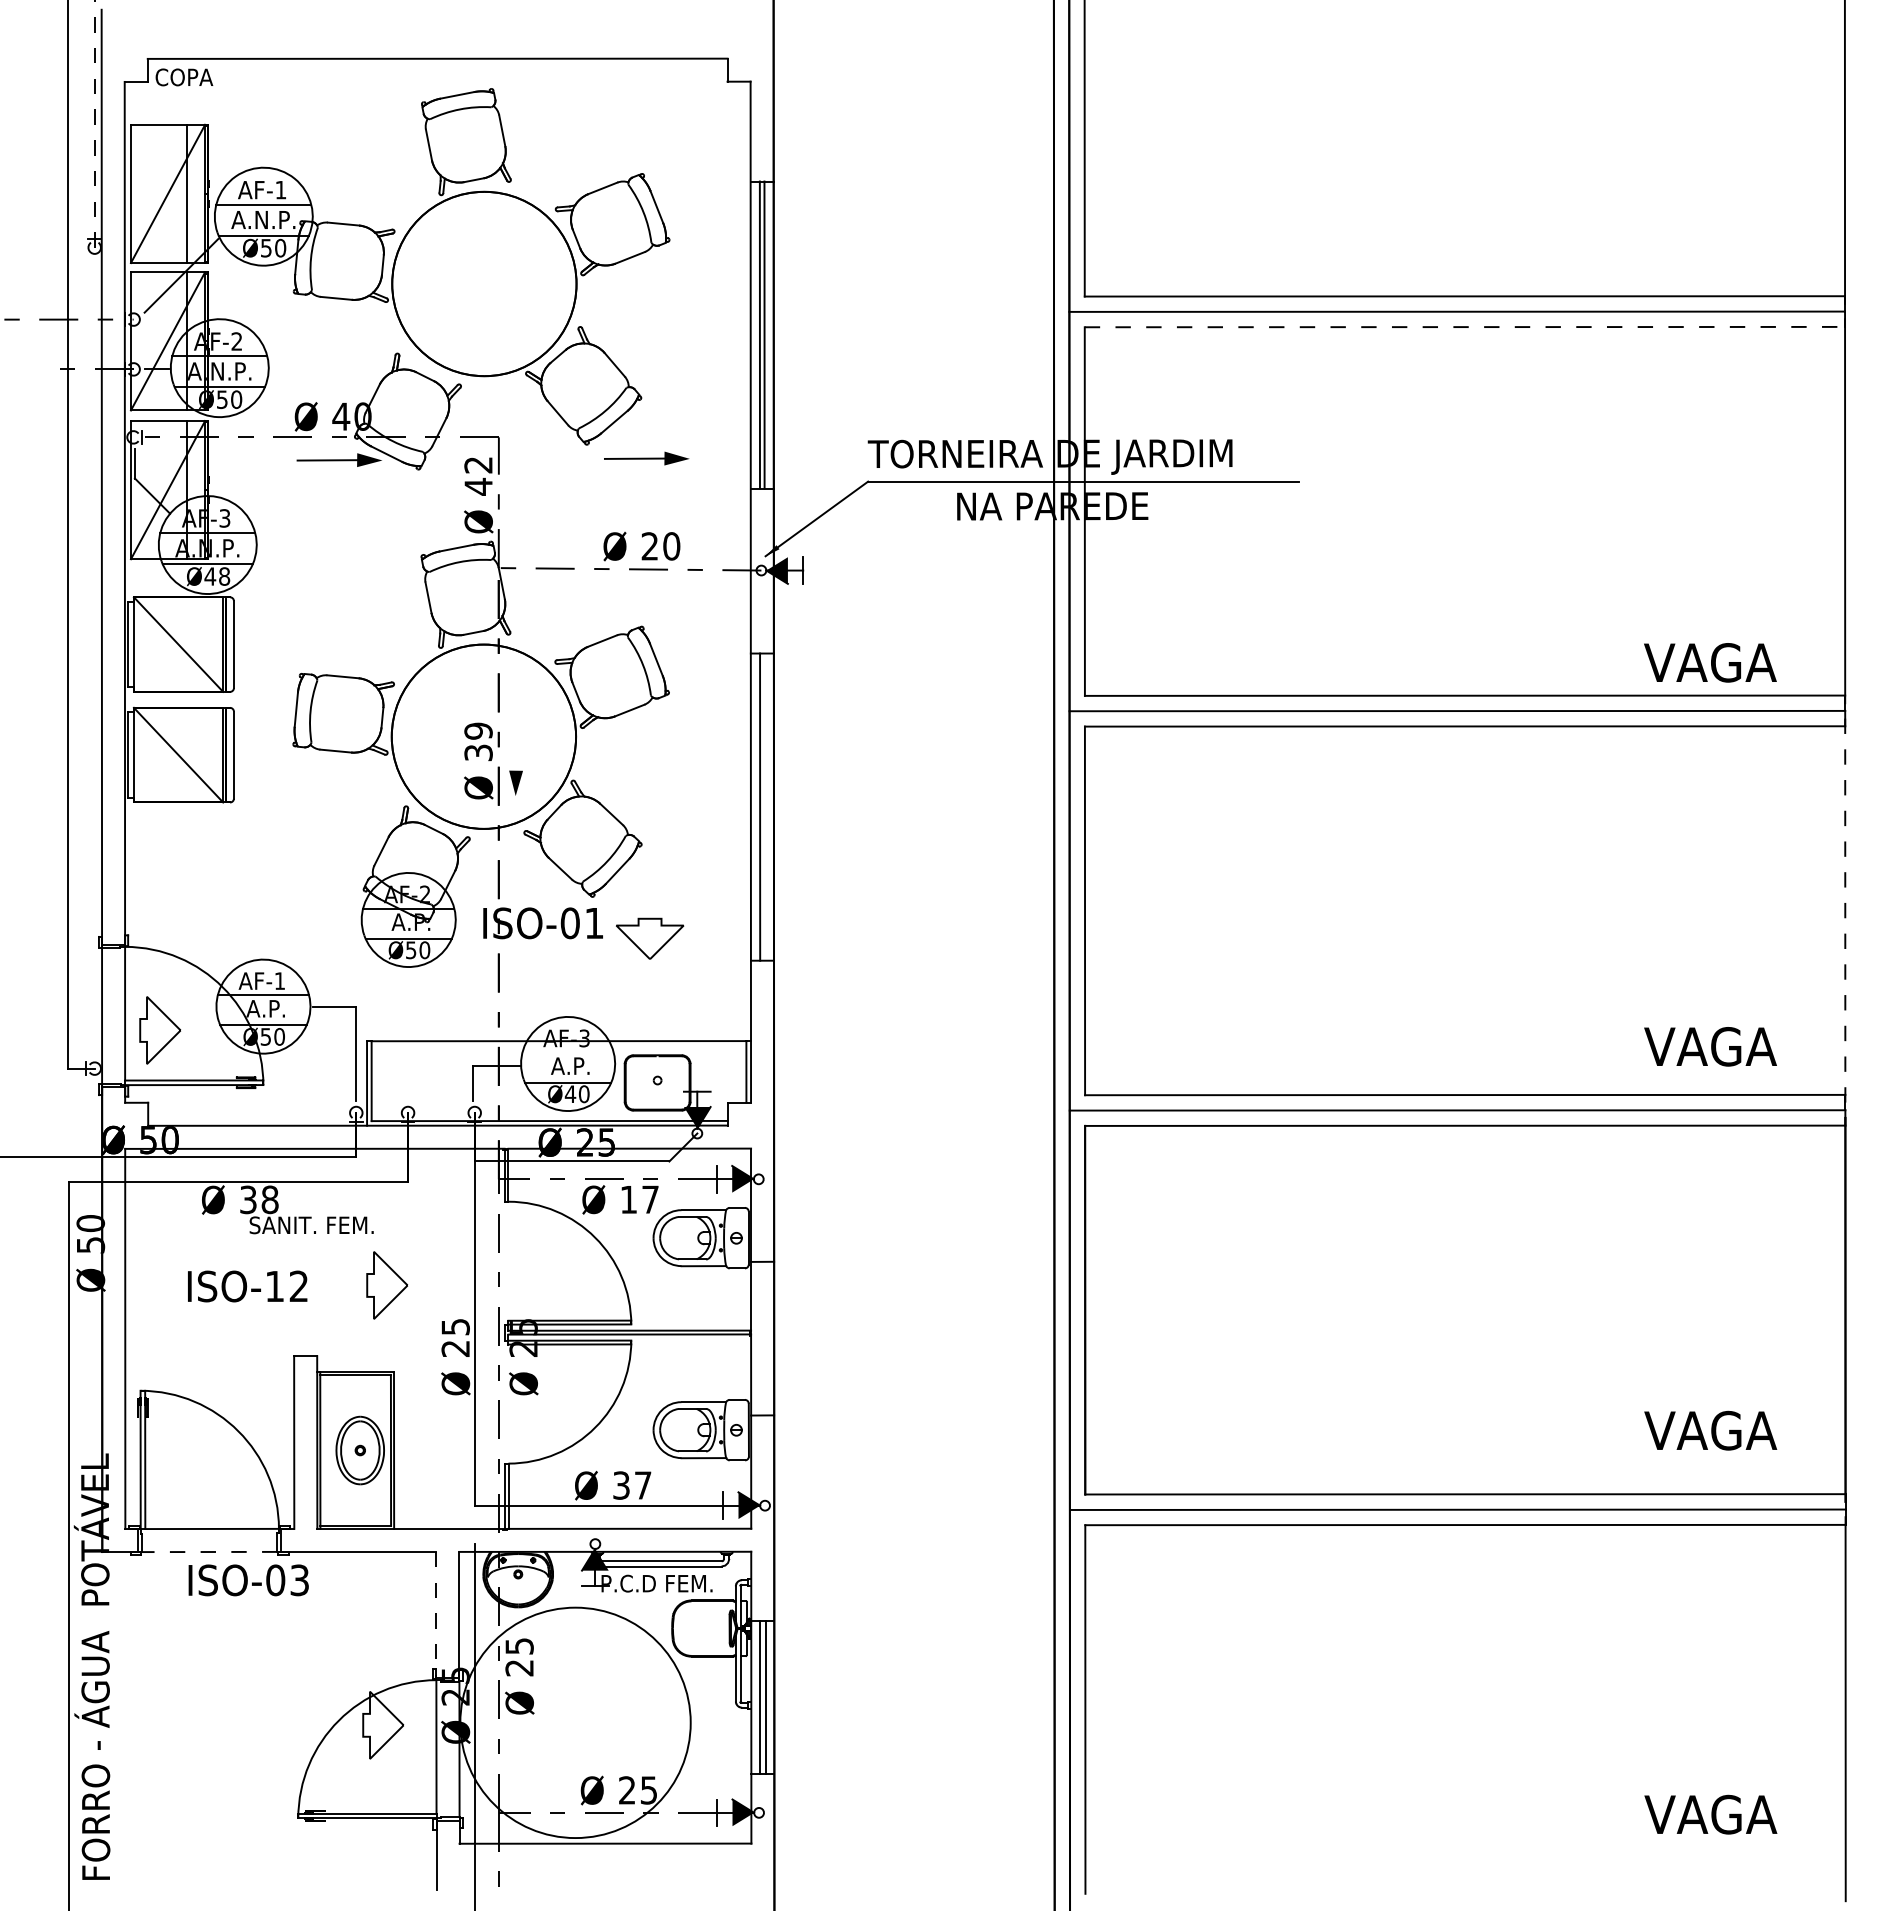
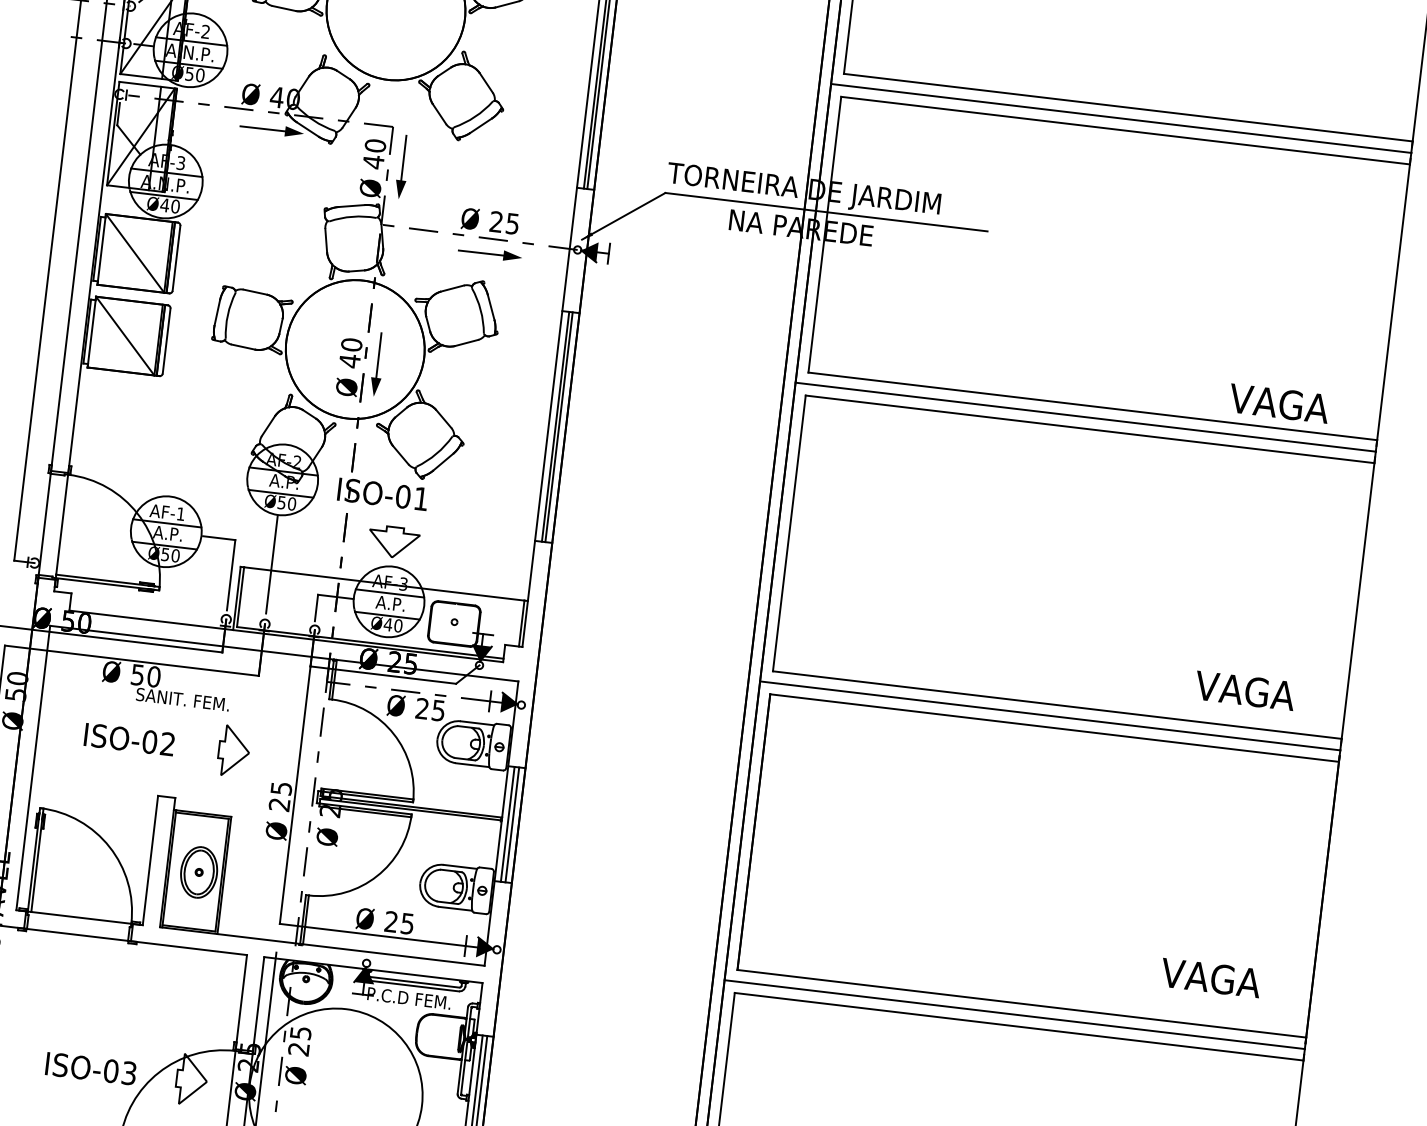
line: (1465, 327) -> (1125, 130), dashed -> solid
part: (646, 458) -> (490, 253), moved
text: (478, 464) -> (375, 145), 42 -> 40
part: (517, 488) -> (402, 166), added
text: (671, 546) -> (512, 223), 20 -> 25
text: (224, 576) -> (175, 206), Ø48 -> Ø40
line: (515, 740) -> (378, 355), added
text: (478, 741) -> (350, 352), 39 -> 40
line: (764, 806) -> (558, 426), added
line: (1845, 910) -> (1358, 600), dashed -> solid
part: (650, 938) -> (394, 542), moved
part: (159, 1030) -> (86, 540), removed
line: (407, 1033) -> (271, 564), added
line: (567, 1052) -> (389, 593), added
text: (259, 1199) -> (146, 675), 38 -> 50
text: (639, 1199) -> (430, 709), 17 -> 25
text: (274, 1286) -> (149, 742), ISO-12 -> ISO-02
line: (759, 1338) -> (507, 824), added
line: (765, 1338) -> (512, 824), added
text: (632, 1485) -> (399, 922), 37 -> 25
line: (209, 1552) -> (77, 935), dashed -> solid
text: (248, 1580) -> (90, 1068), moved
line: (436, 1614) -> (241, 1001), dashed -> solid

